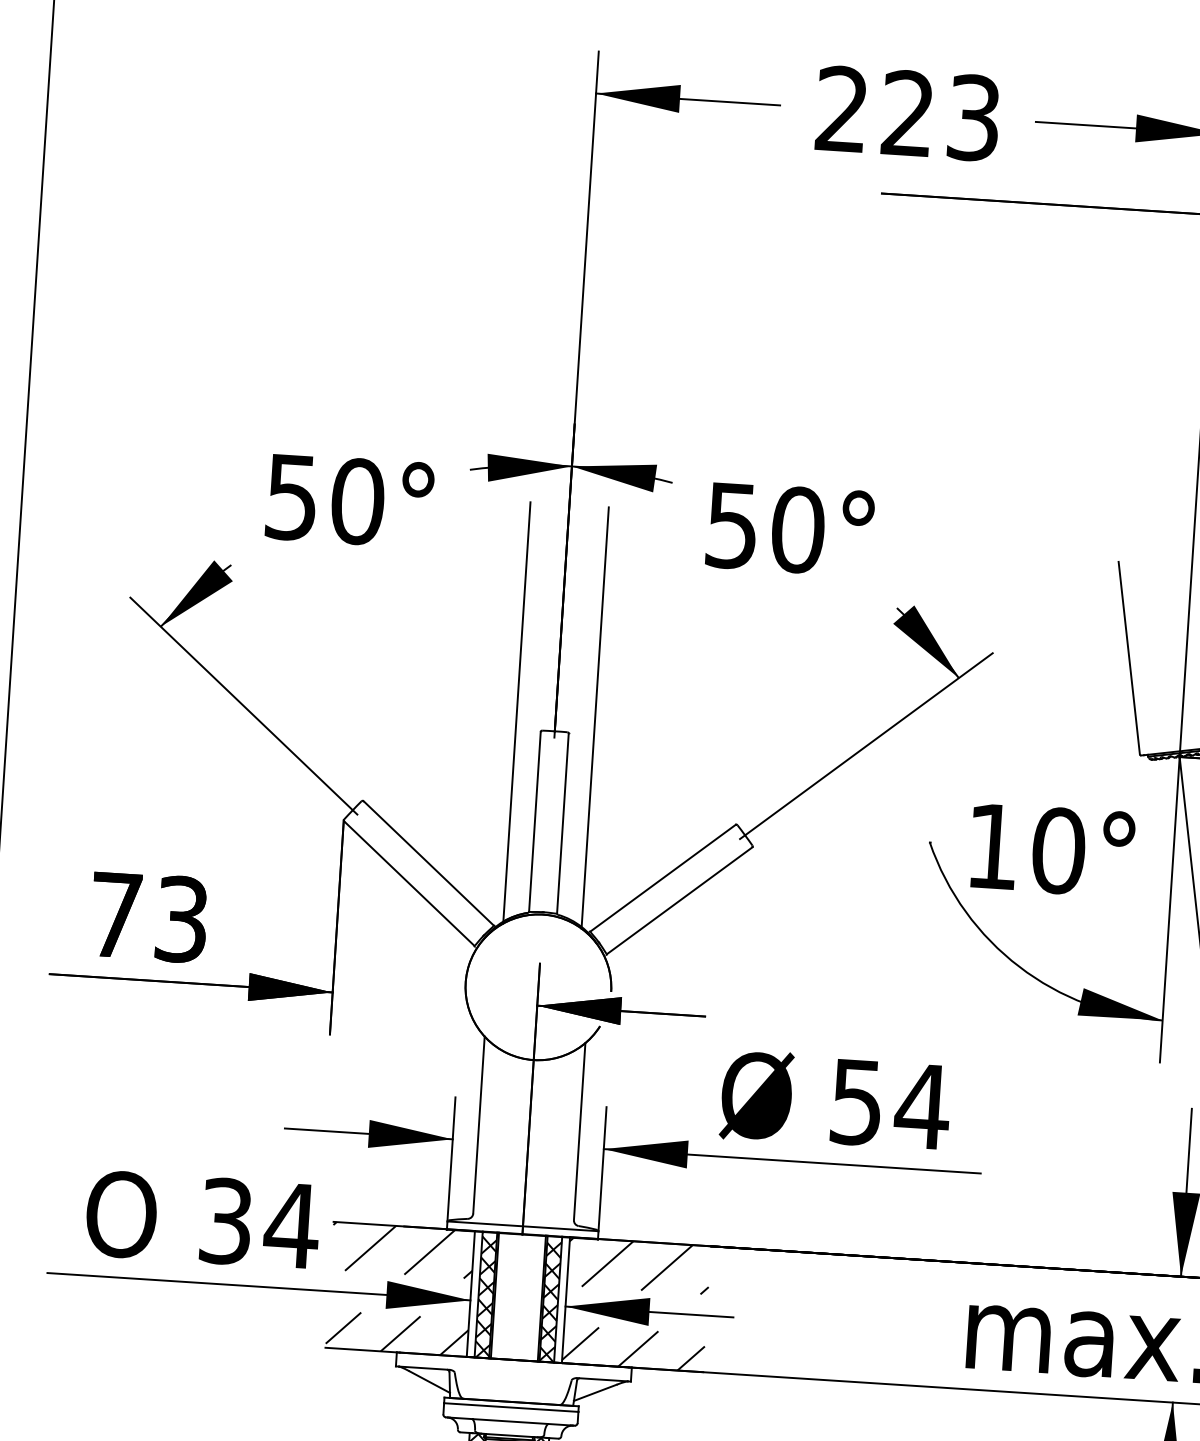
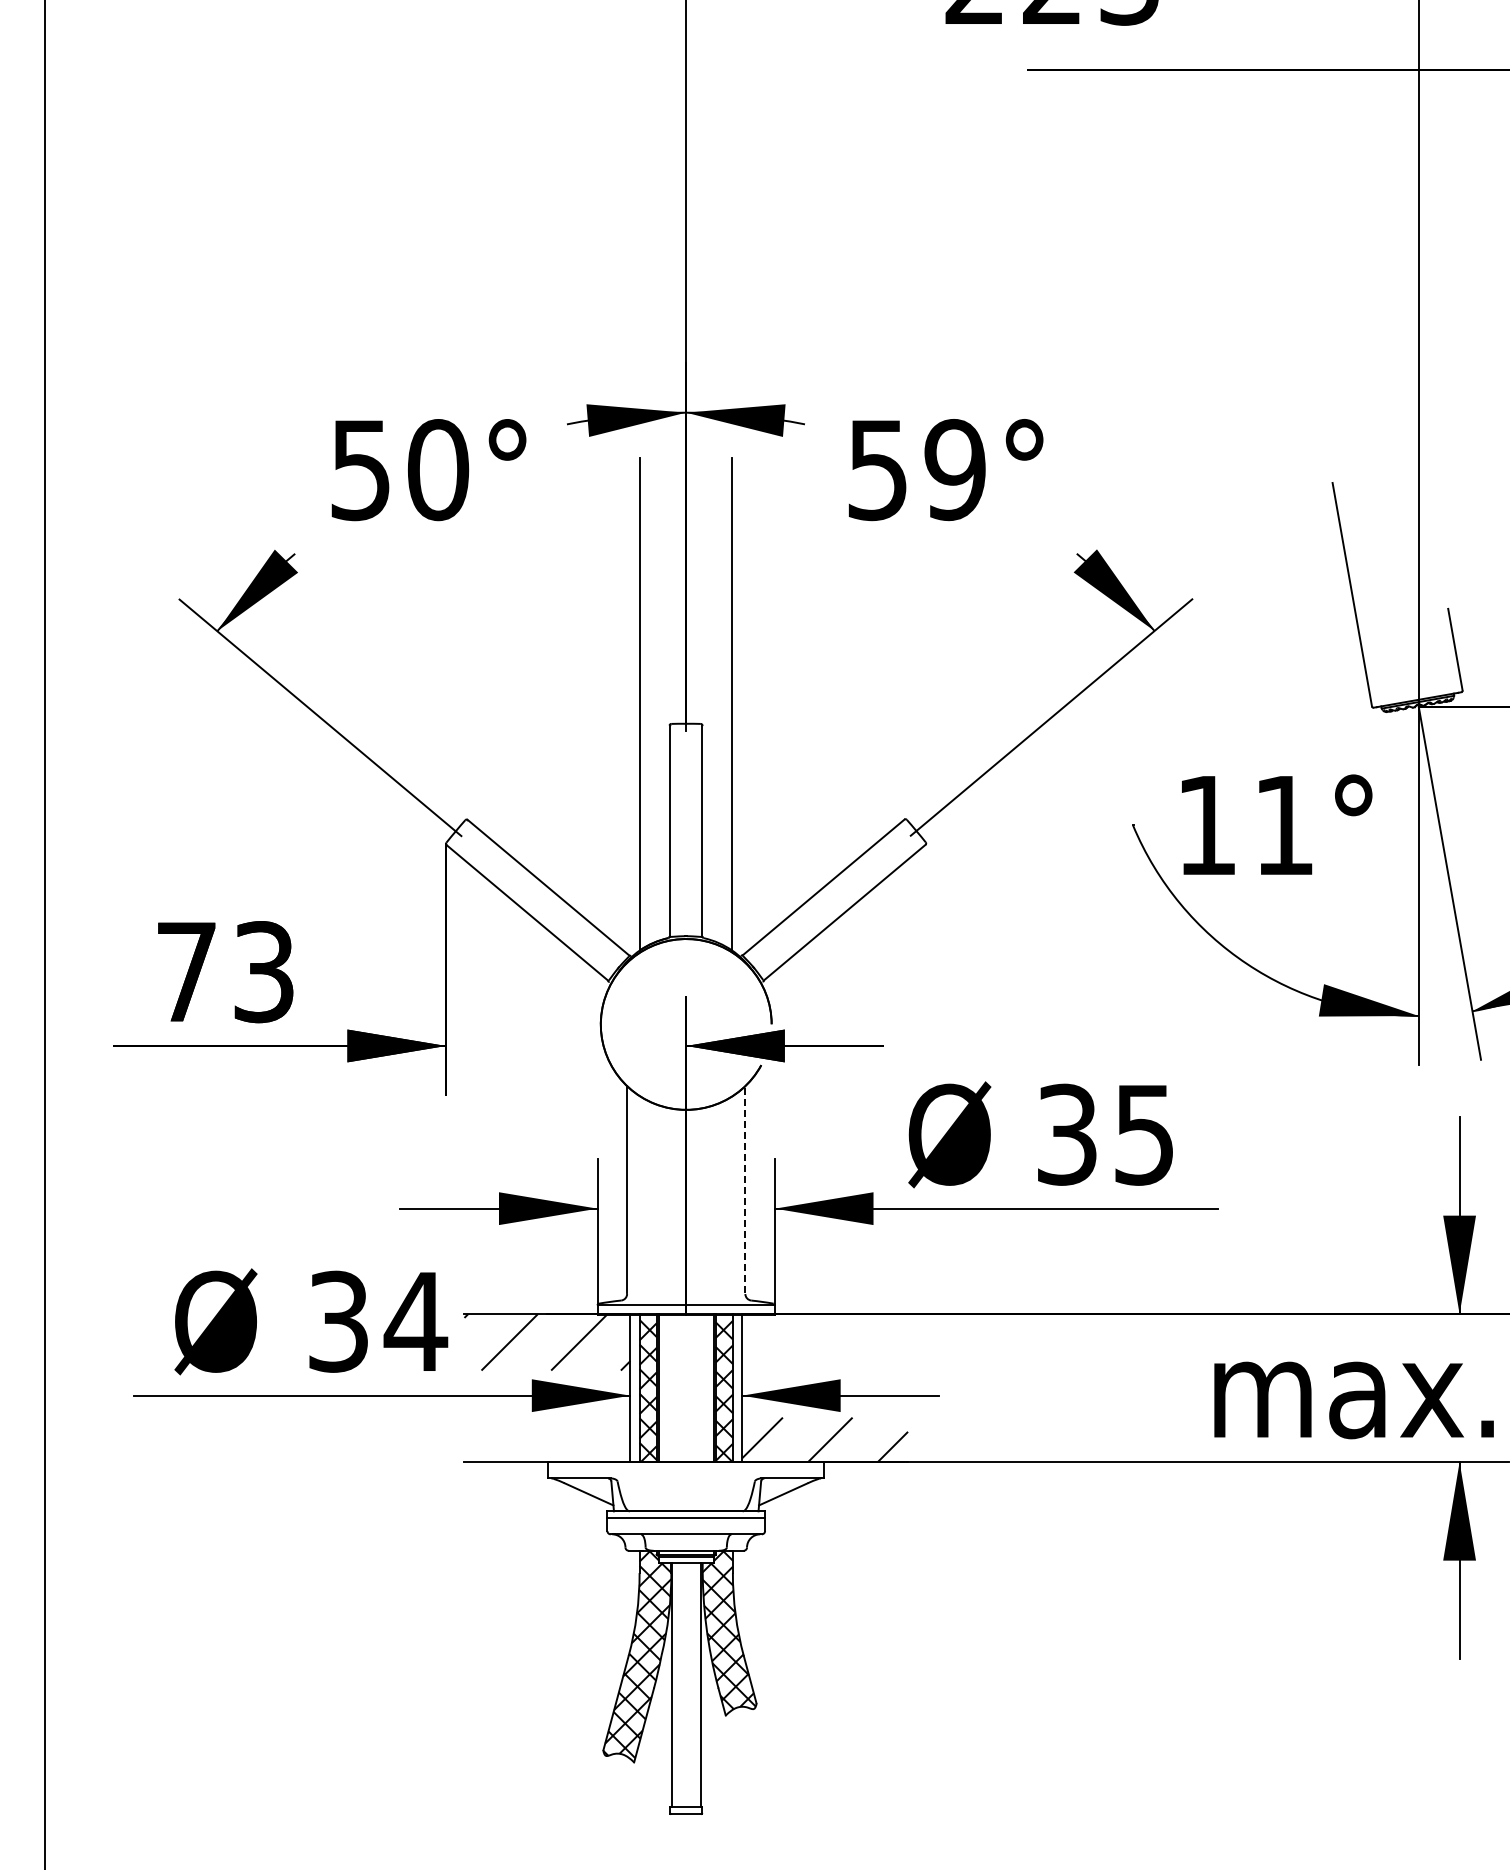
text: (798, 530) -> (955, 470), 50° -> 59°
text: (1058, 850) -> (1284, 825), 10° -> 11°
text: (891, 1104) -> (1107, 1134), 54 -> 35
line: (579, 1131) -> (745, 1189), solid -> dashed
text: (121, 1214) -> (215, 1321), O -> Ø
hatch: (639, 1265) -> (825, 1342), removed
hatch: (397, 1333) -> (547, 1440), removed

